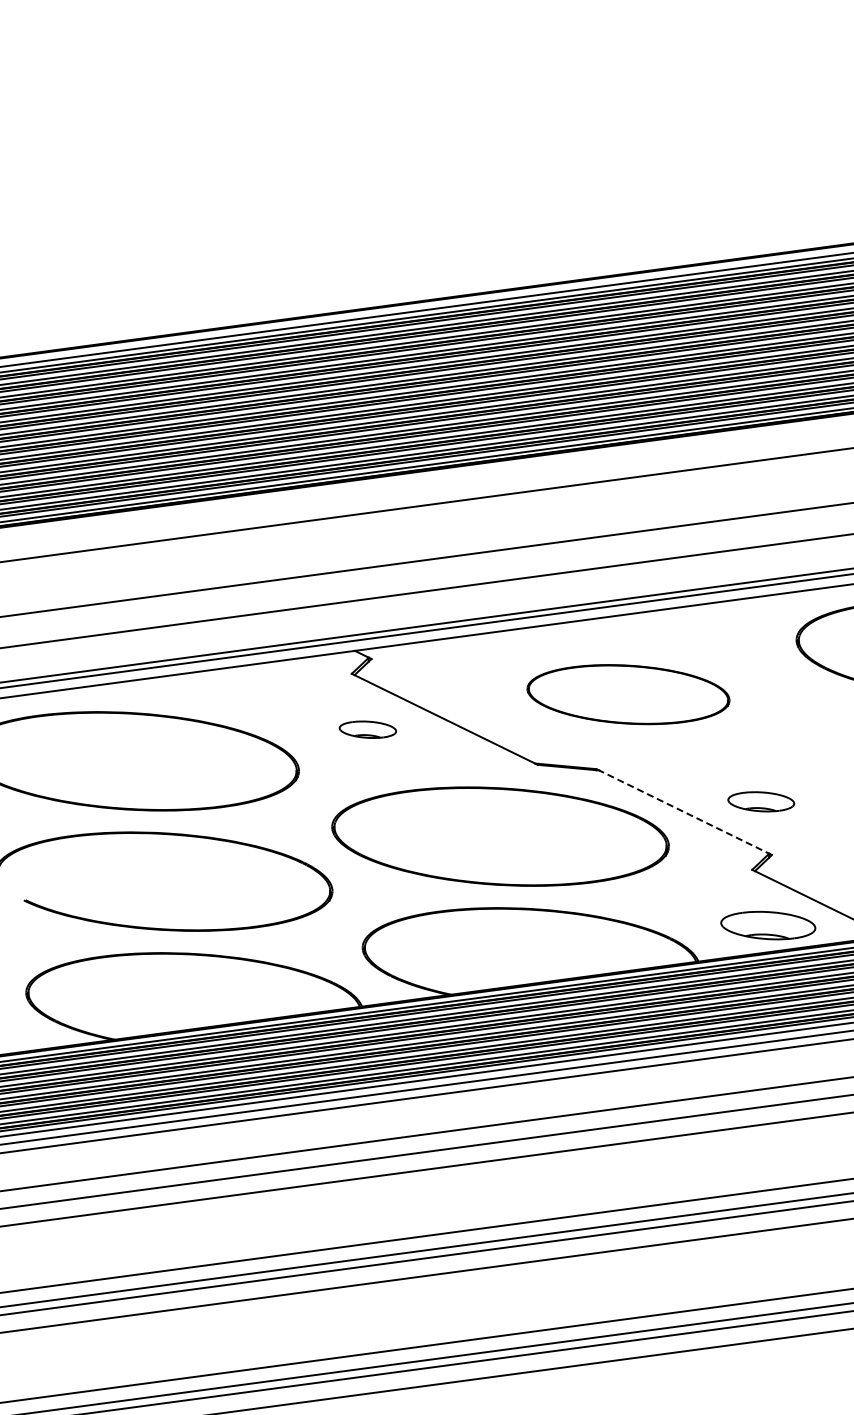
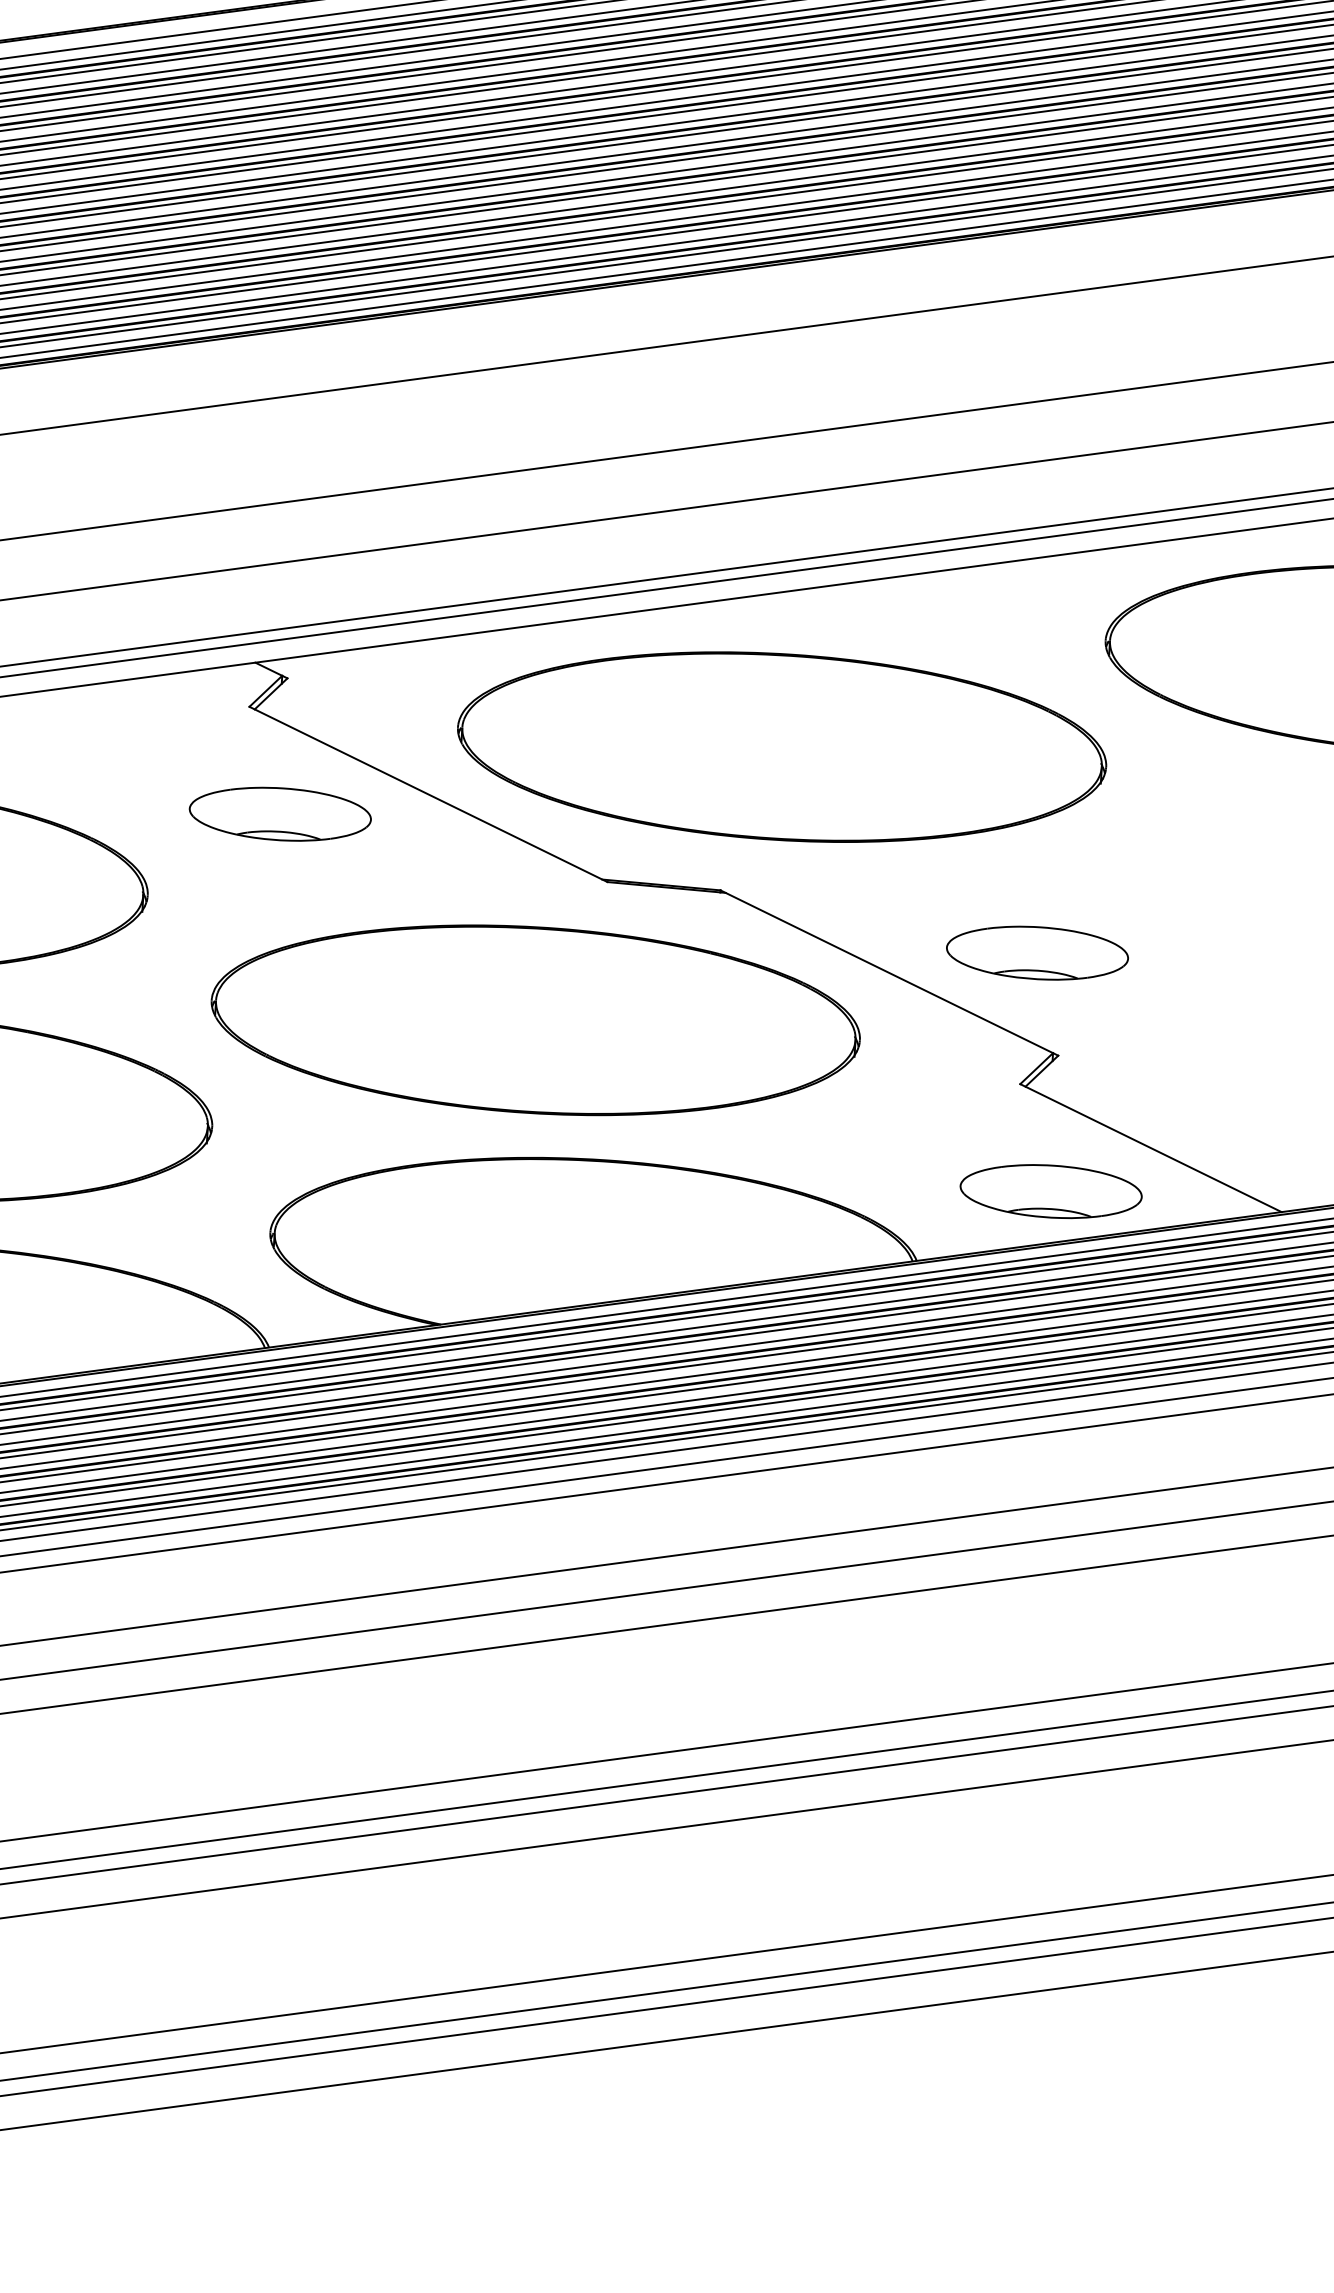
part: (628, 694) -> (782, 746), size x1.67
part: (367, 729) -> (279, 814), size x1.67
part: (761, 801) -> (1038, 952), size x1.43
line: (684, 812) -> (889, 973), dashed -> solid

